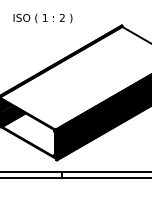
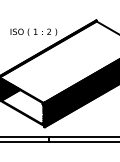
text: (42, 18) -> (33, 32), moved

